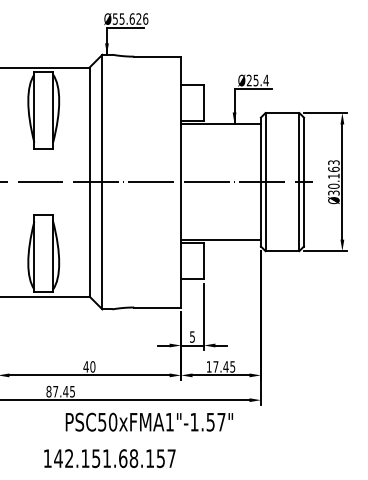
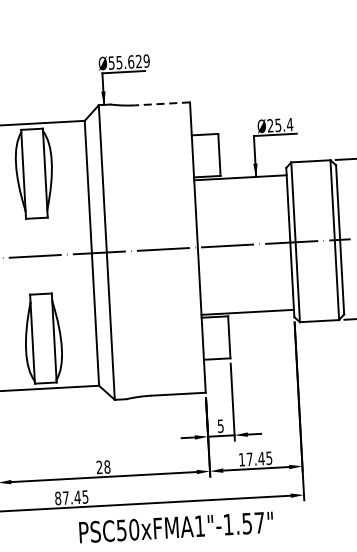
text: (145, 18) -> (146, 60), Ø55.626 -> Ø55.629
line: (157, 56) -> (162, 103), solid -> dashed
text: (89, 366) -> (103, 466), 40 -> 28

